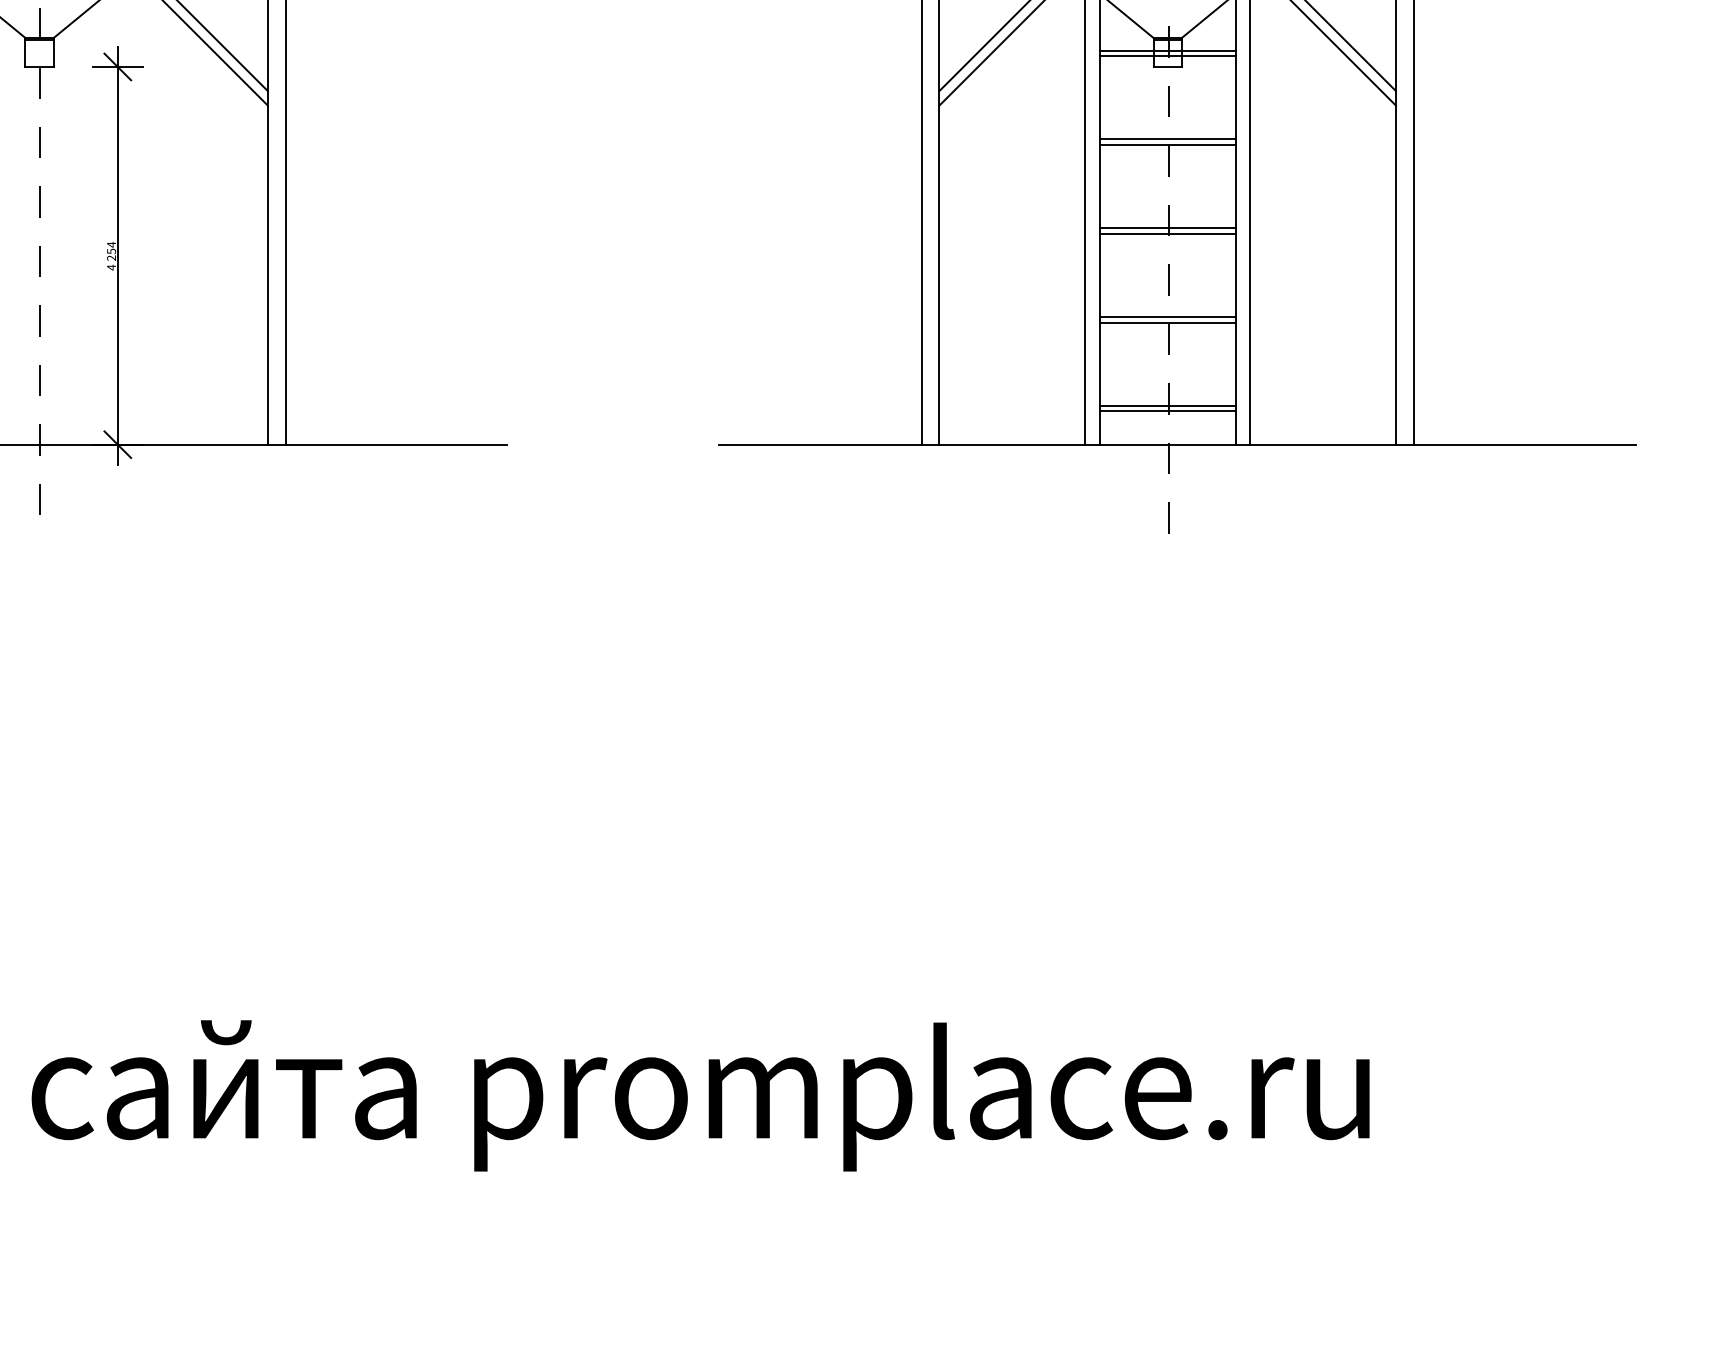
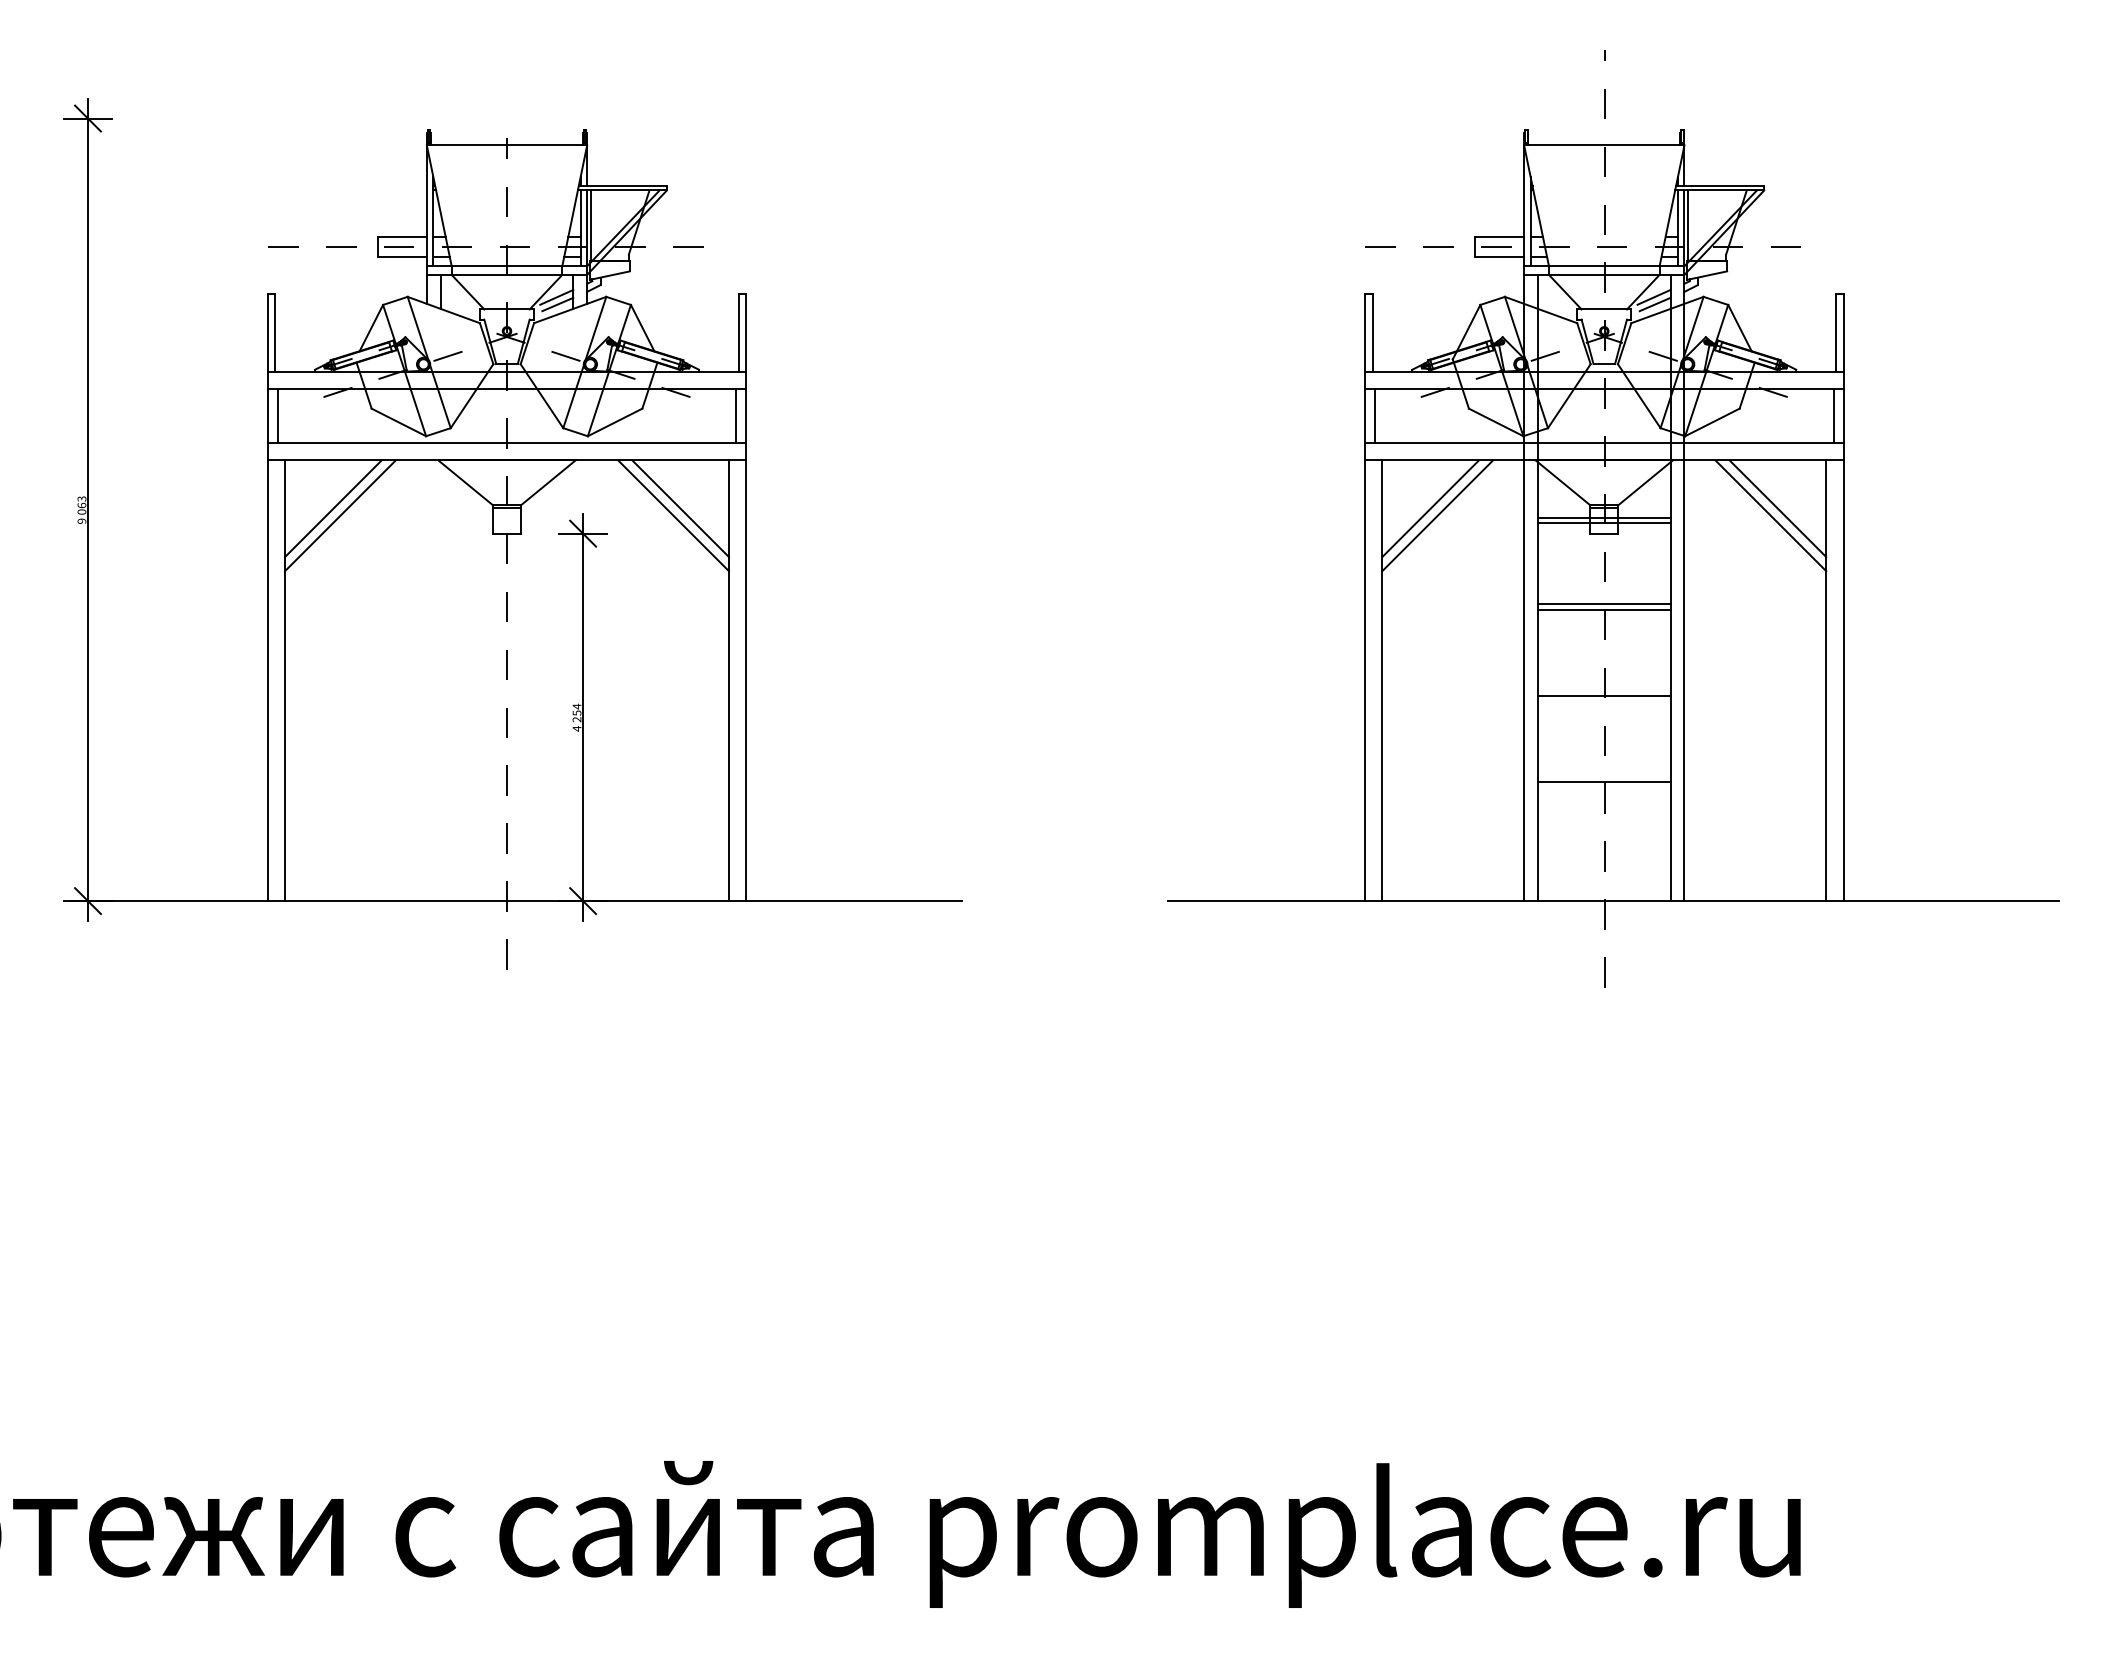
line: (1166, 228) -> (1603, 690), removed
line: (1166, 316) -> (1603, 776), removed
line: (1166, 406) -> (1603, 863), removed
line: (1166, 411) -> (1603, 868), removed

